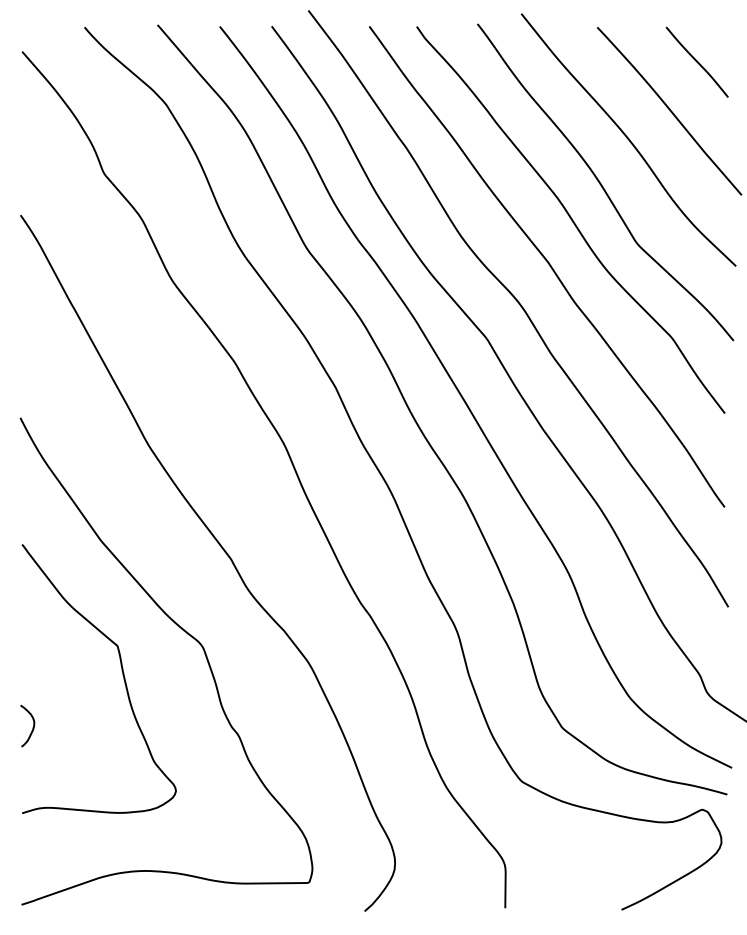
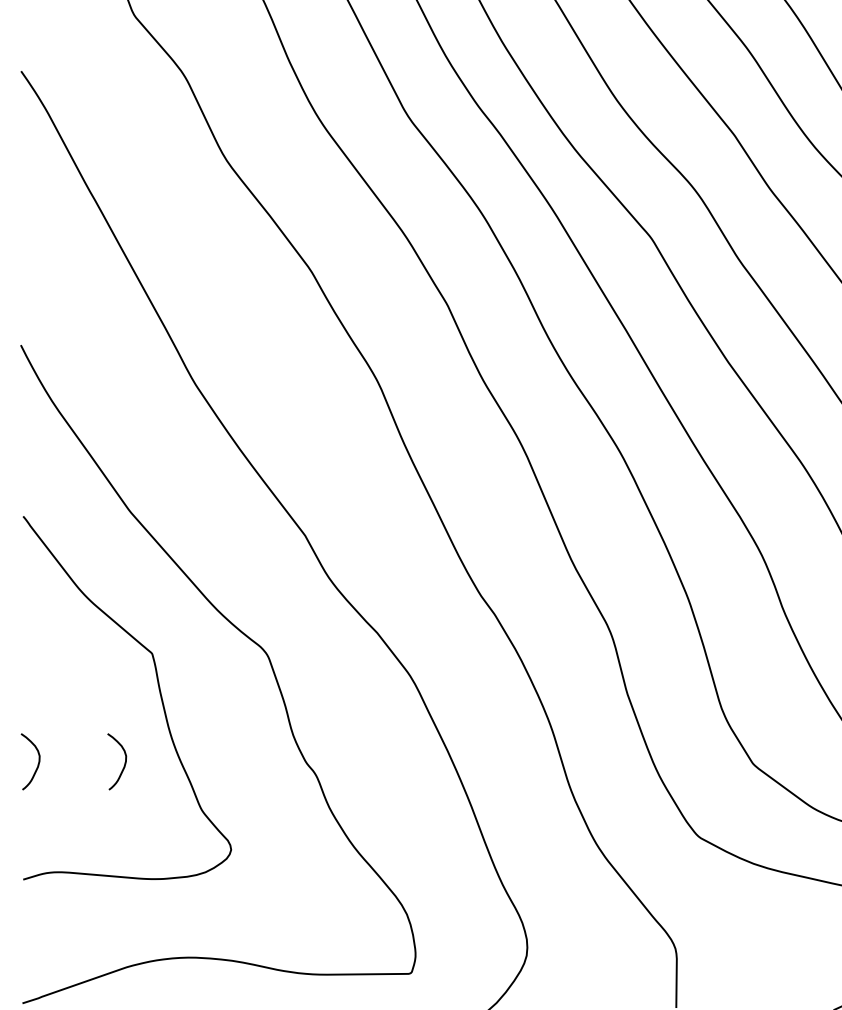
curve: (96, 727) -> (123, 763), added

